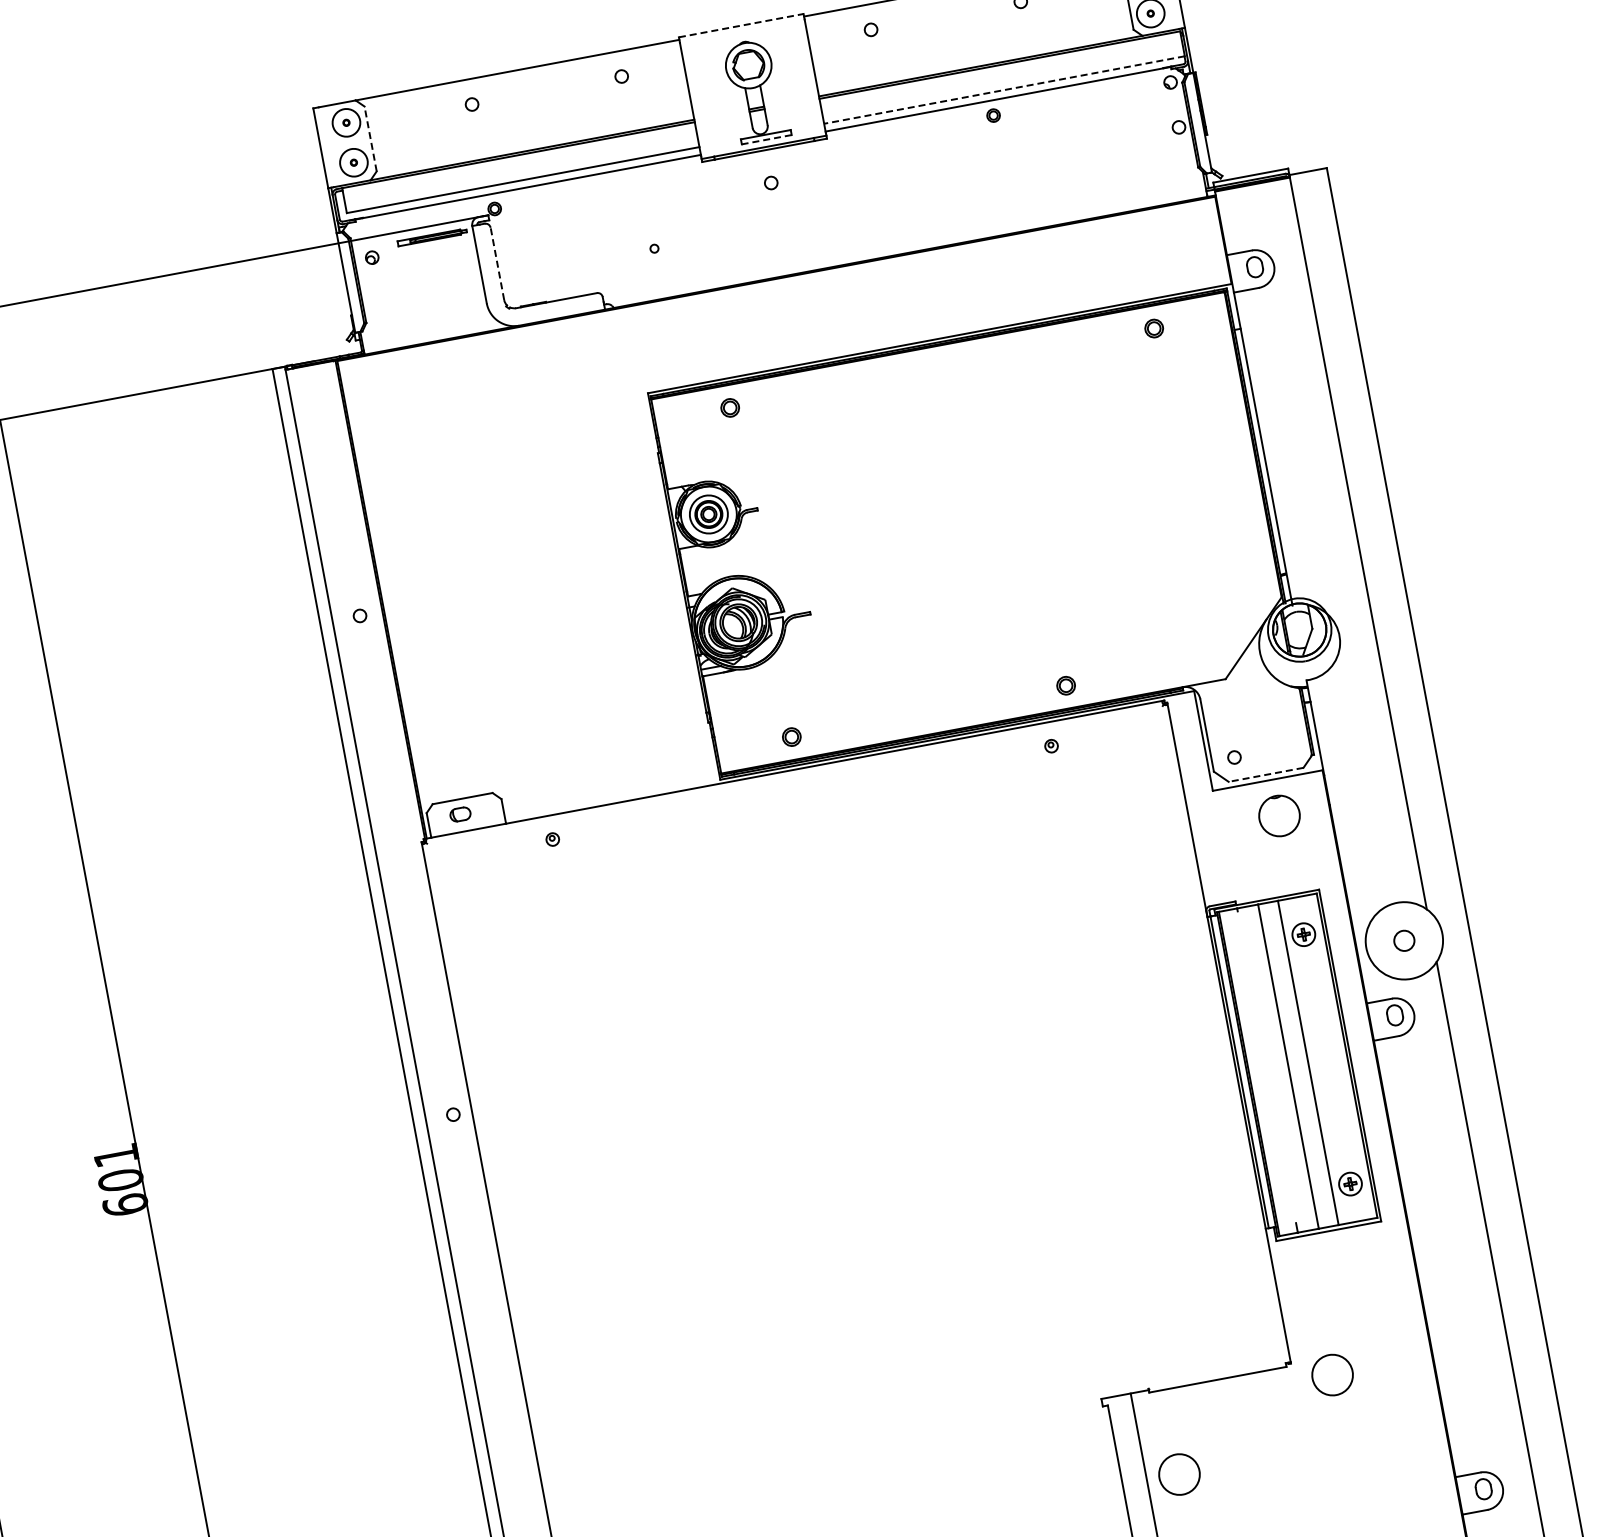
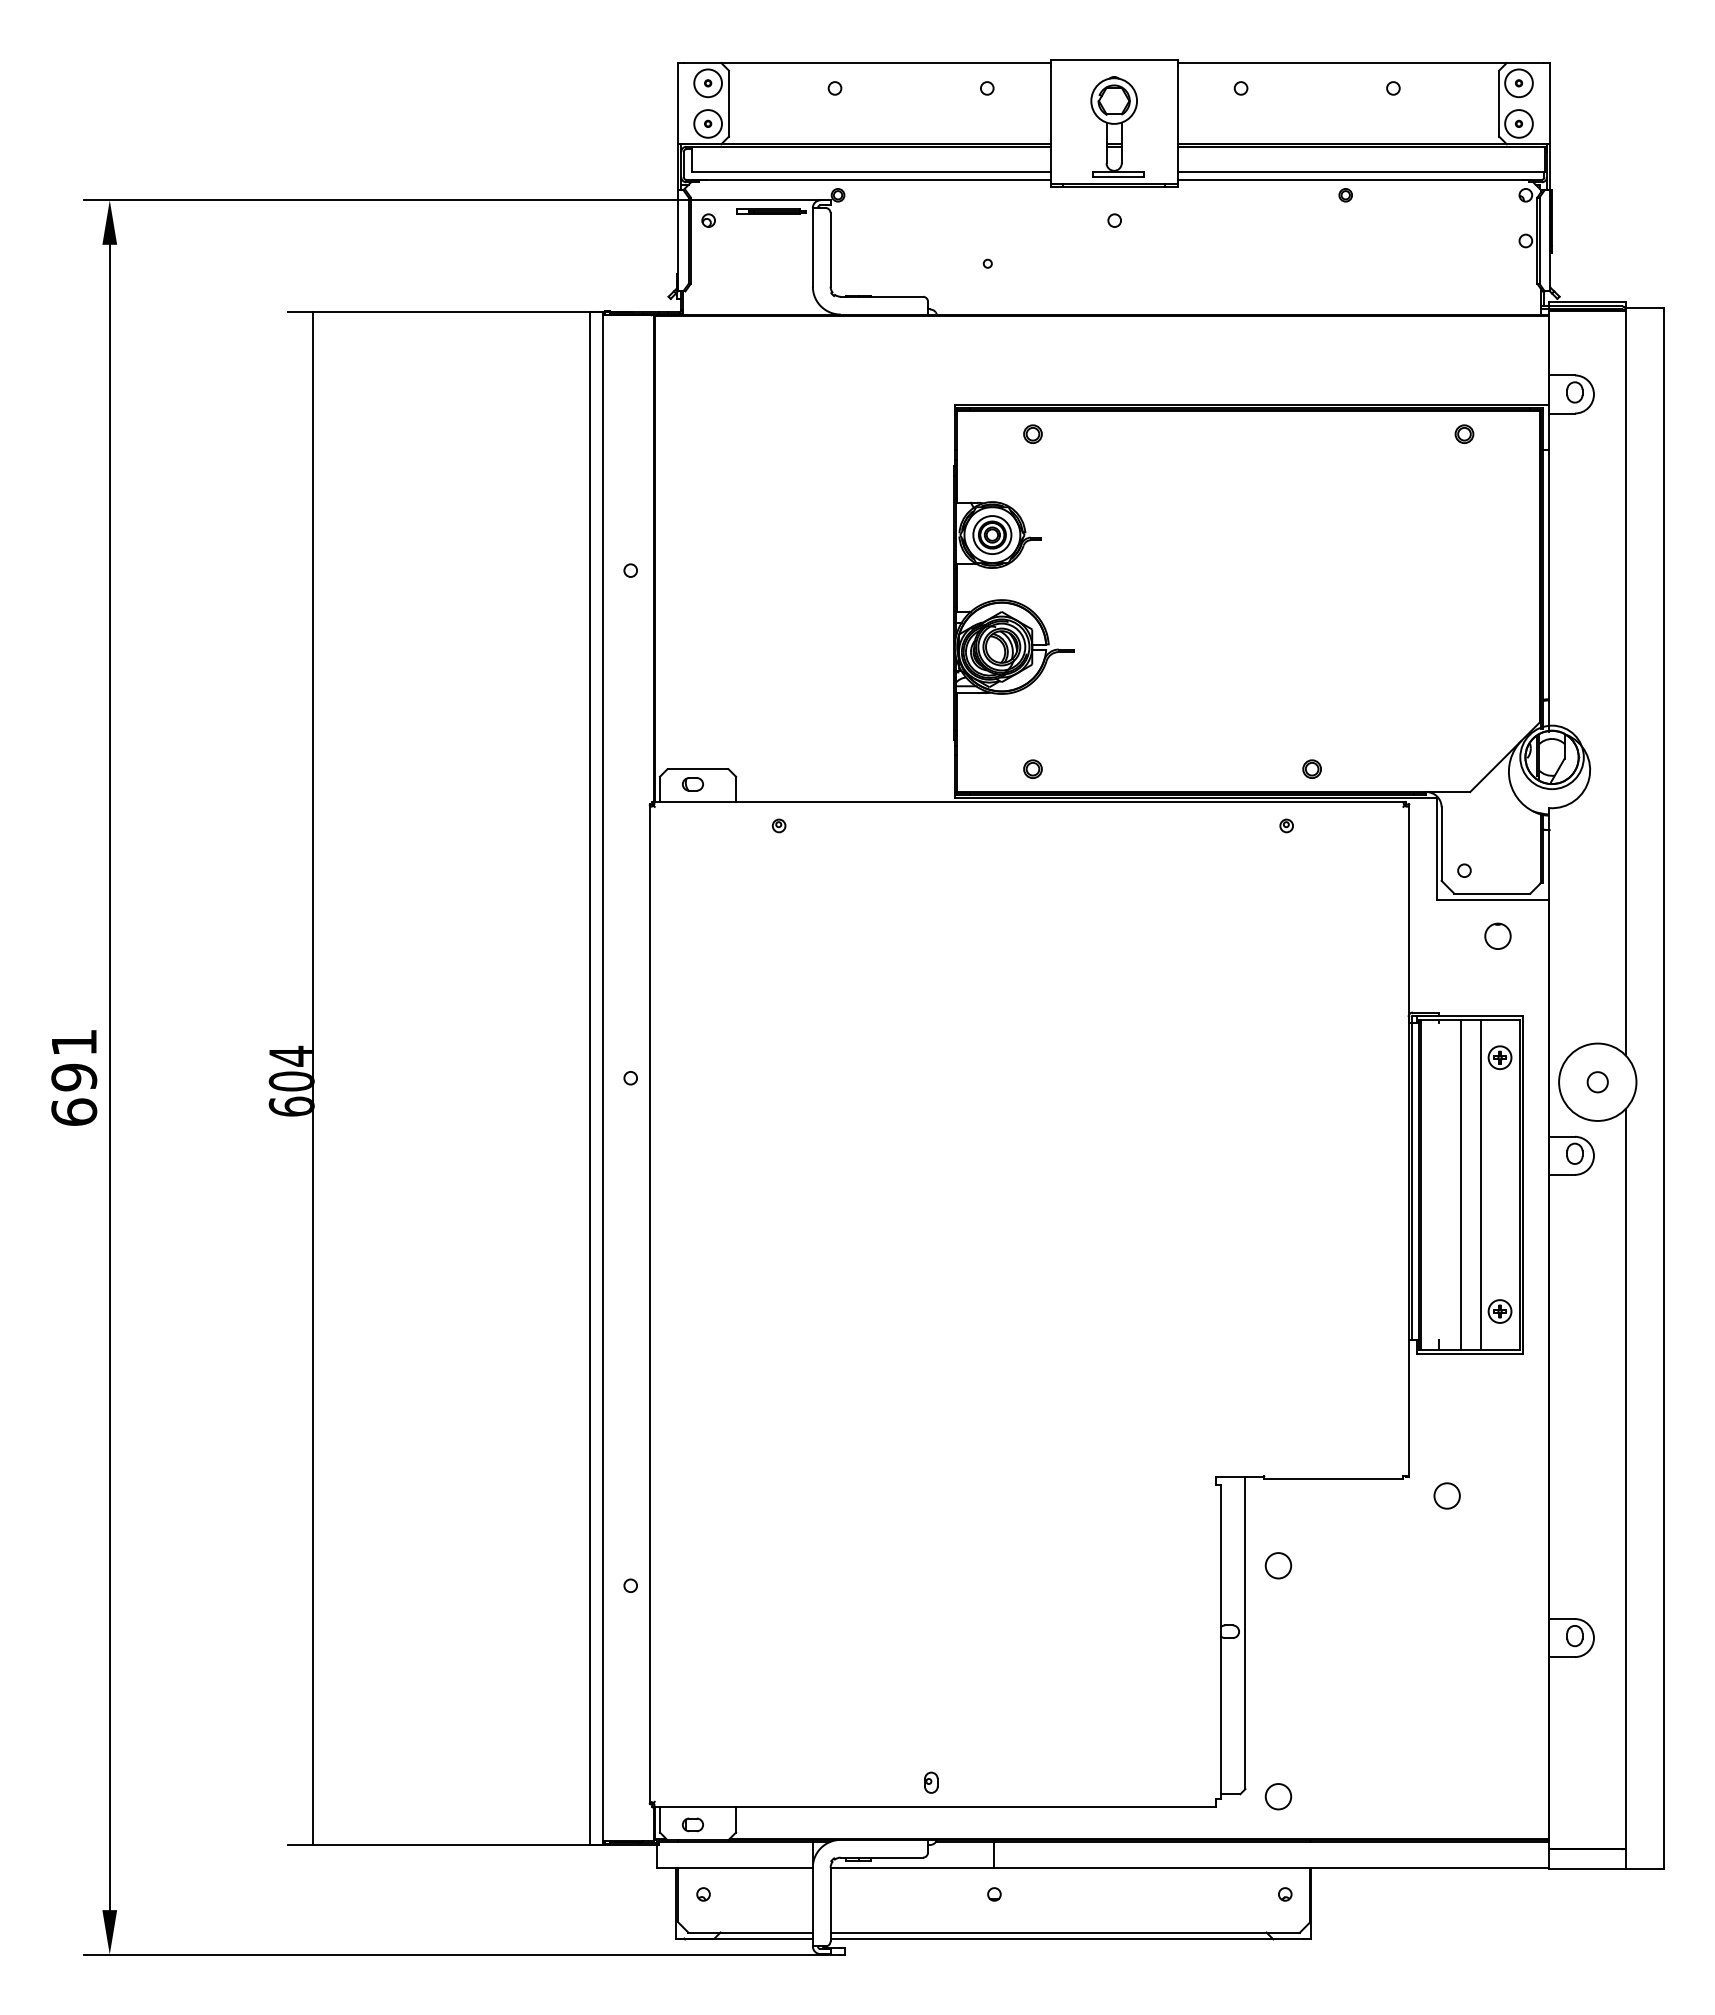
line: (741, 25) -> (1114, 60), dashed -> solid
line: (1004, 90) -> (1361, 172), dashed -> solid
line: (370, 138) -> (728, 103), dashed -> solid
line: (766, 140) -> (1117, 177), dashed -> solid
line: (497, 263) -> (830, 249), dashed -> solid
line: (1265, 774) -> (1491, 893), dashed -> solid
circle: (1278, 815) -> (1497, 935), size x0.62
text: (114, 1154) -> (290, 1055), 601 -> 604
circle: (1331, 1374) -> (1446, 1495), size x0.62
circle: (1179, 1474) -> (1278, 1565), size x0.62

